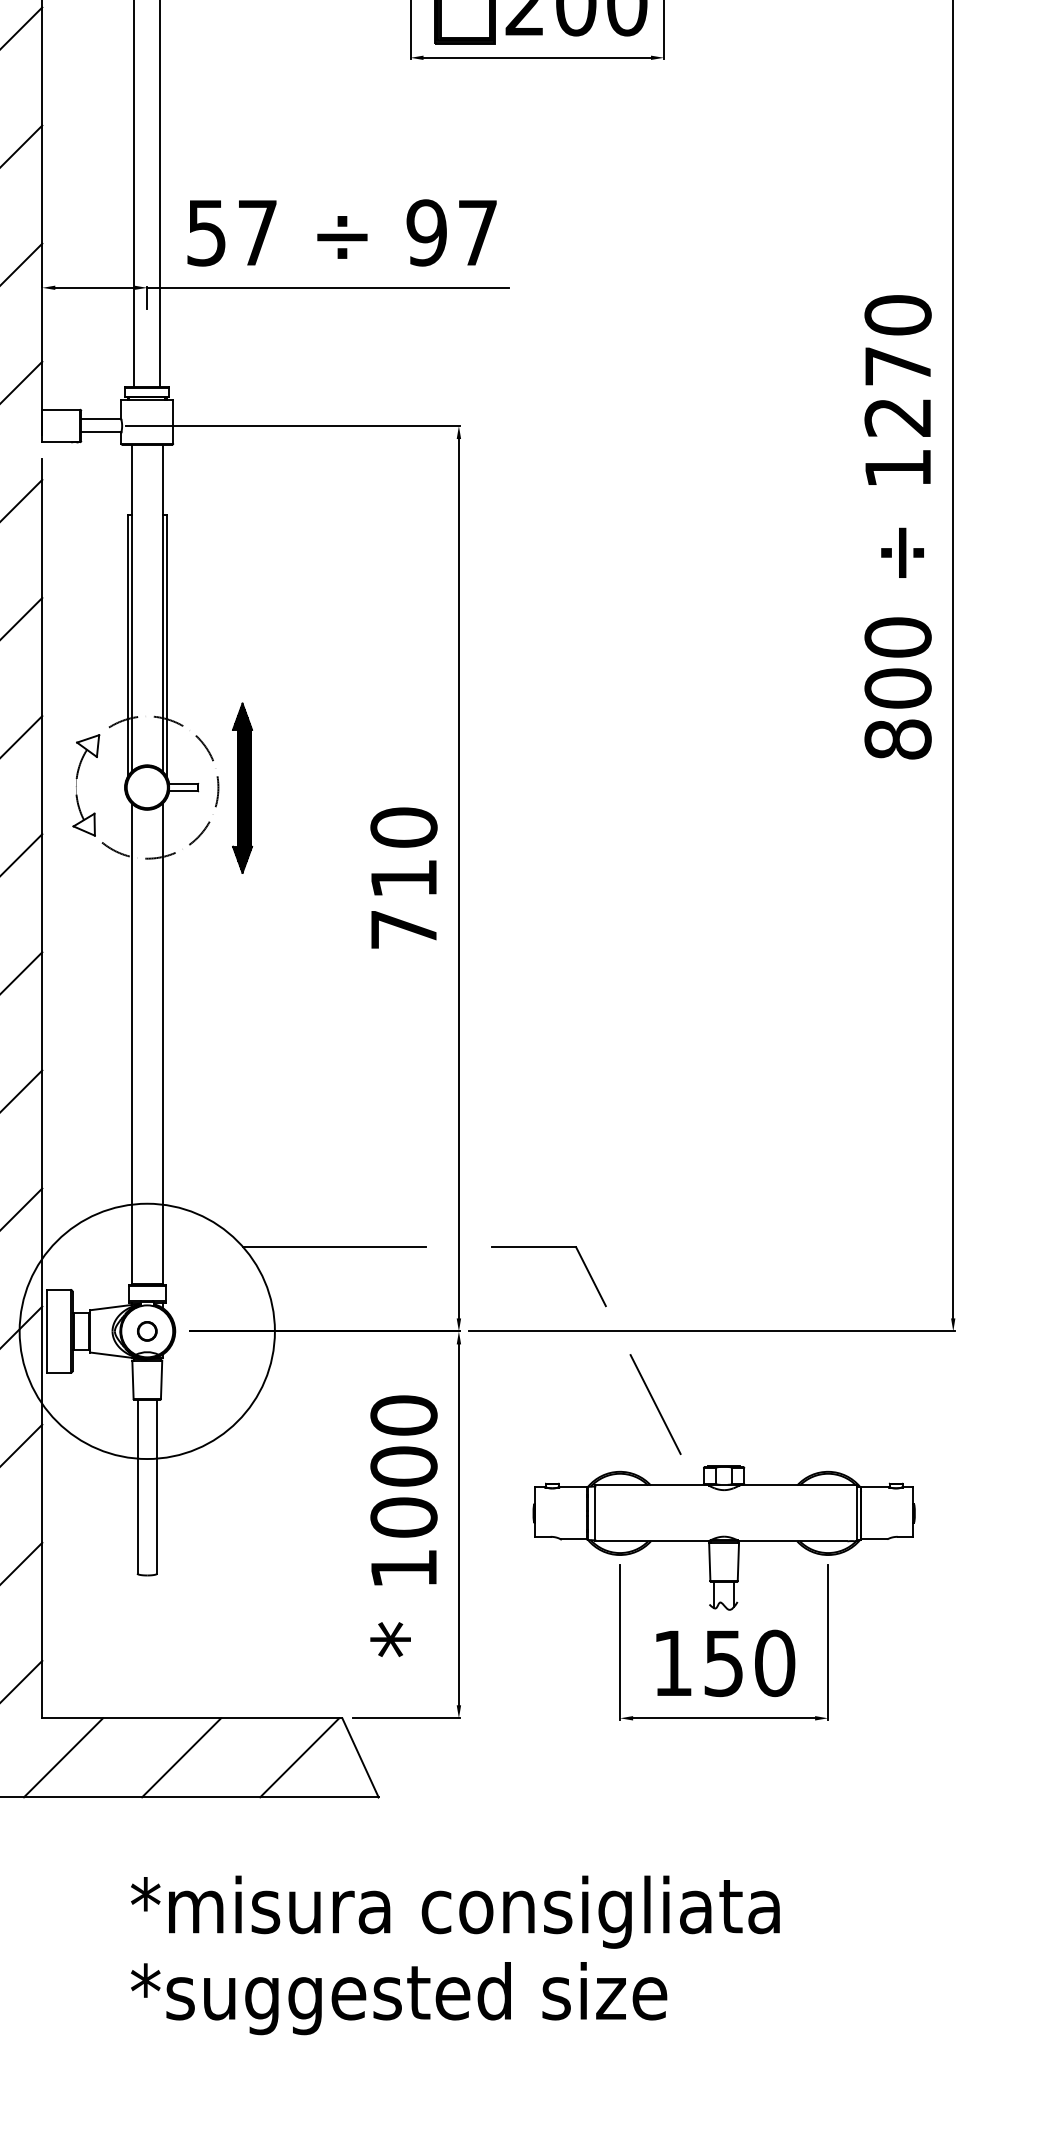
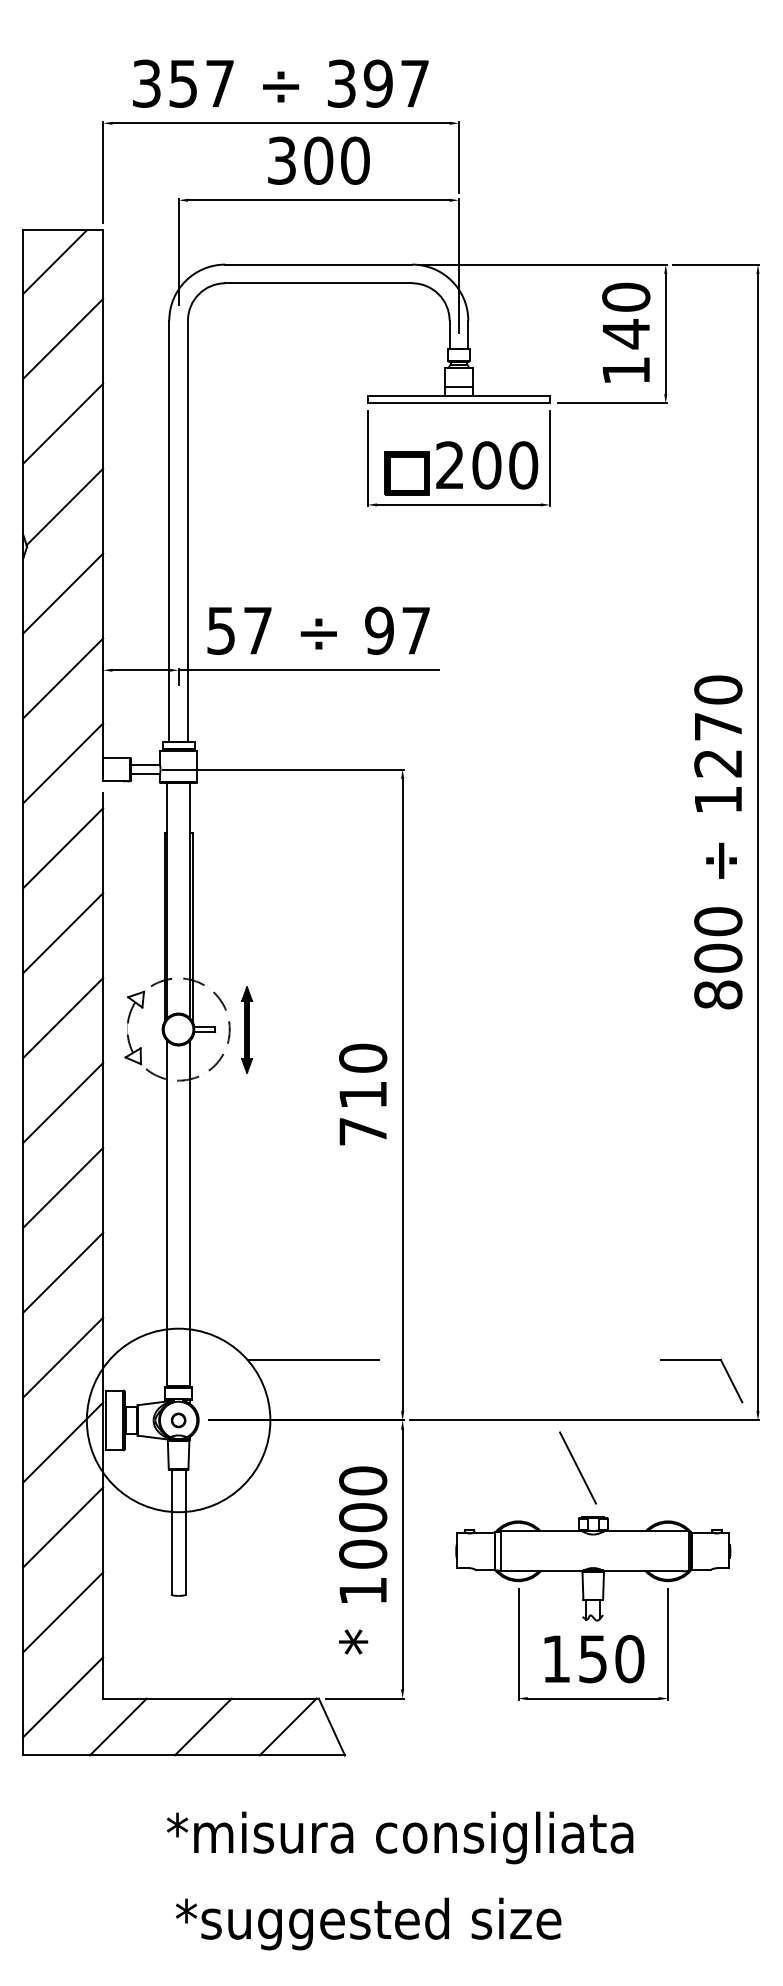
part: (241, 787) -> (246, 1029), size x0.7
part: (549, 1247) -> (701, 1360), moved
line: (654, 1403) -> (577, 1467), moved
text: (398, 1997) -> (368, 1923), moved

